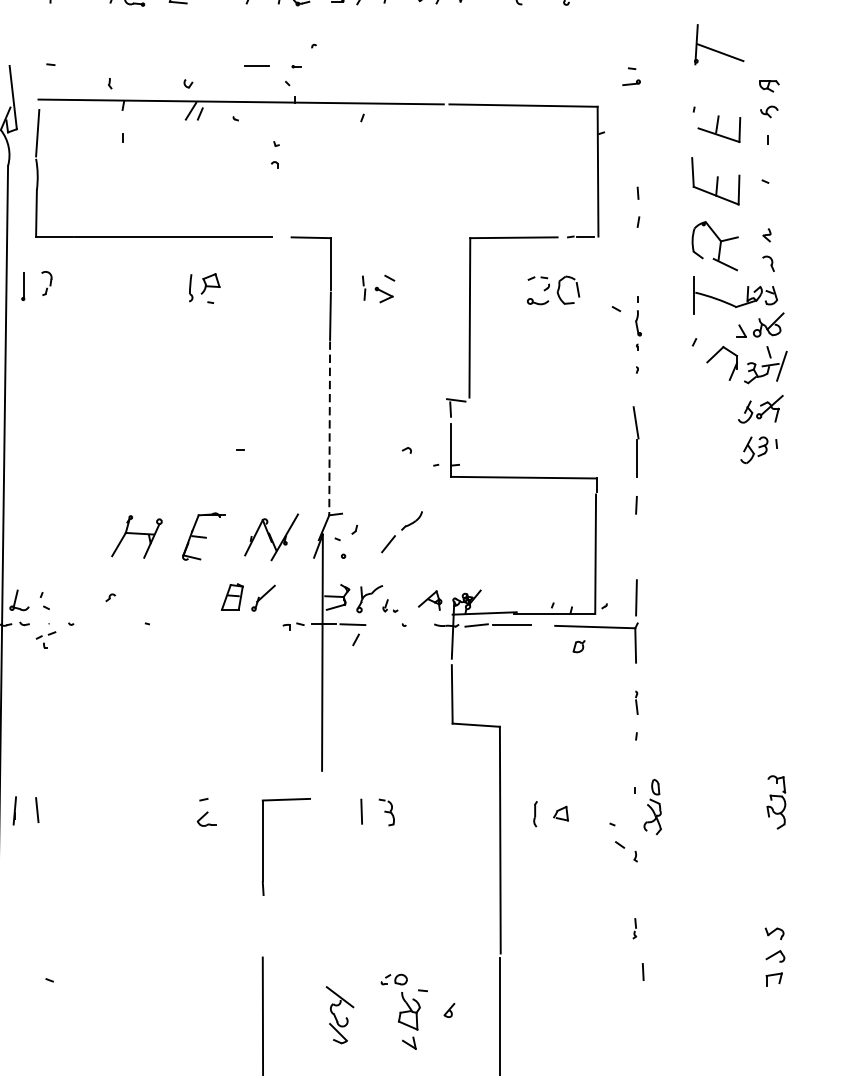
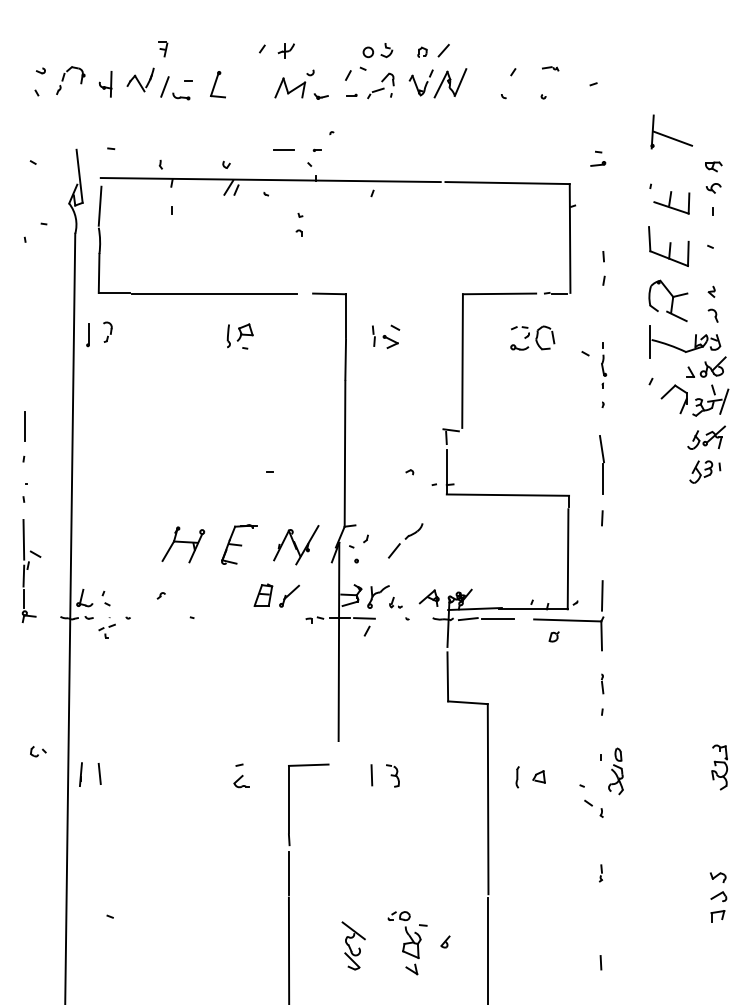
line: (330, 428) -> (345, 453), dashed -> solid
line: (262, 927) -> (288, 872), added
line: (642, 971) -> (600, 962), moved

